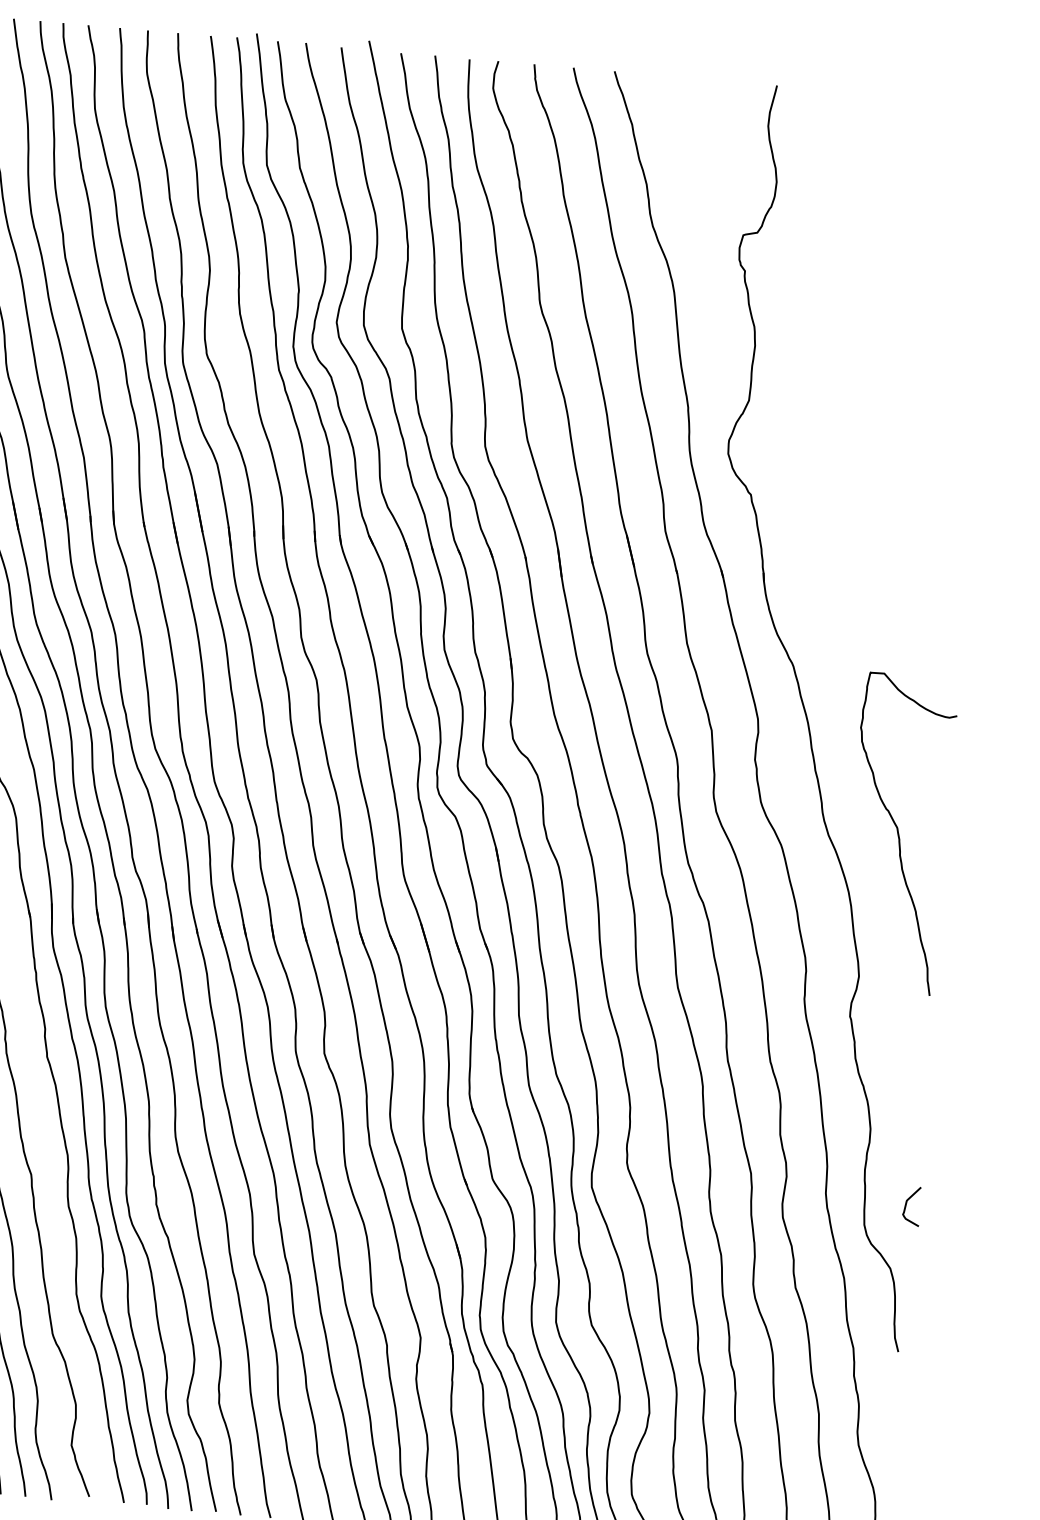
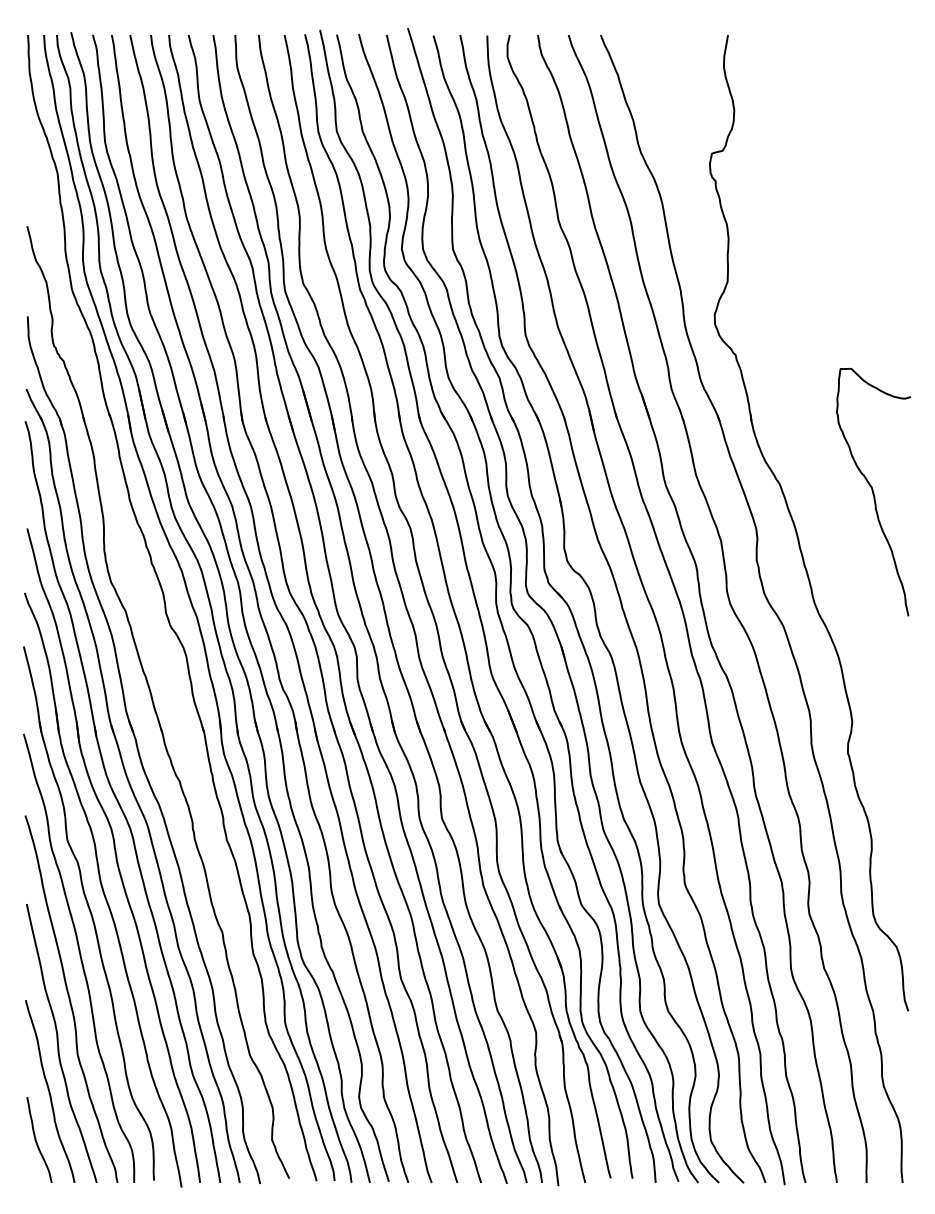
curve: (898, 833) -> (873, 492), moved
curve: (907, 1205) -> (905, 896), removed

